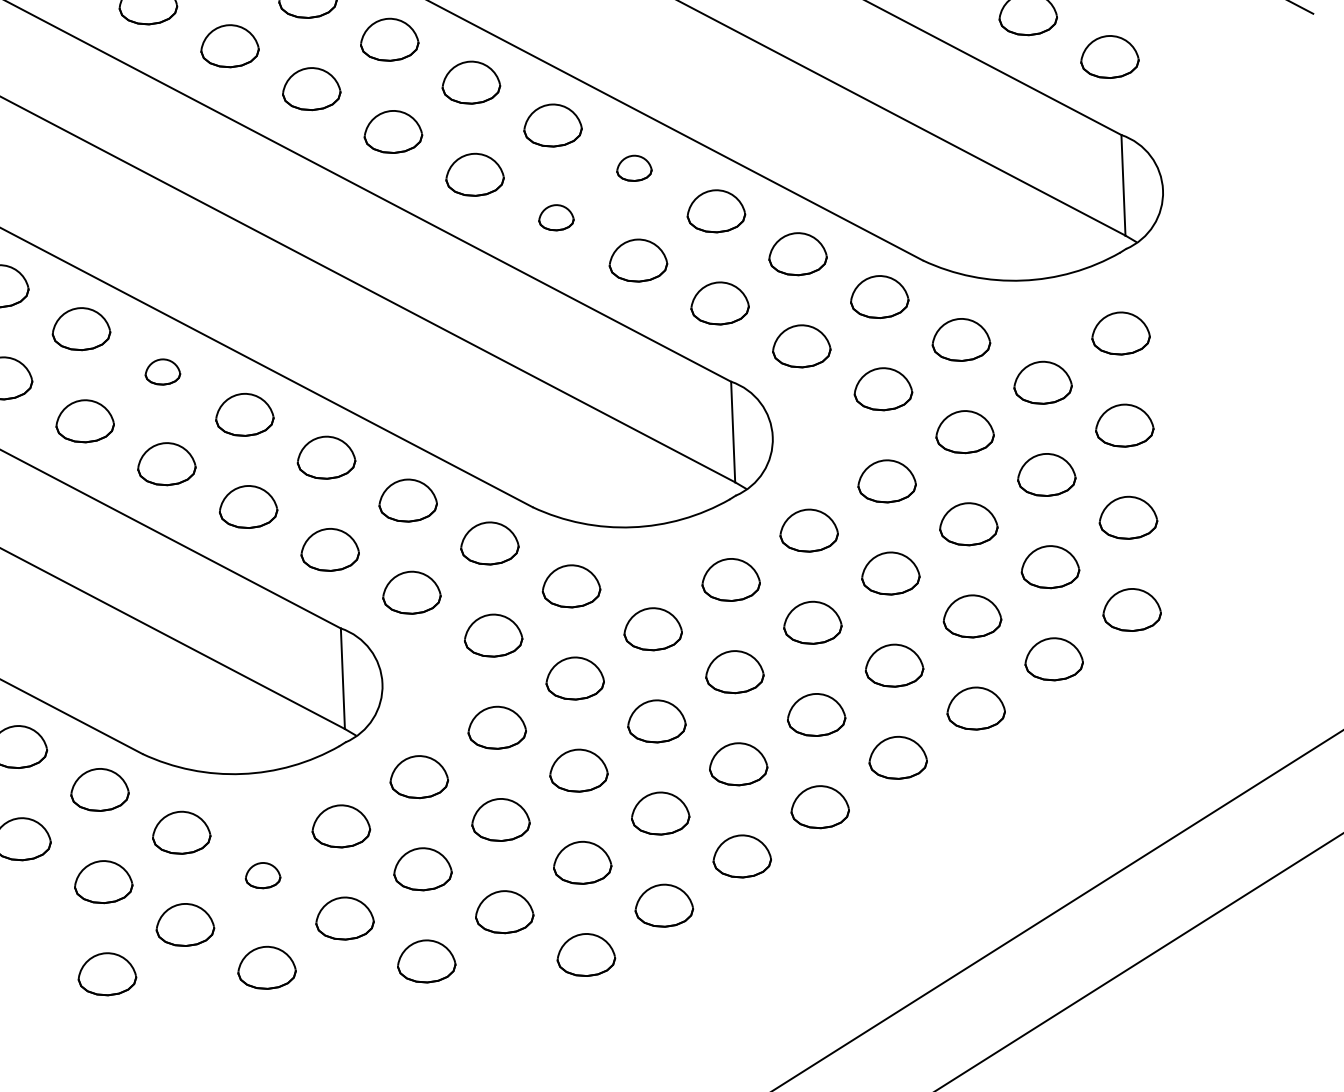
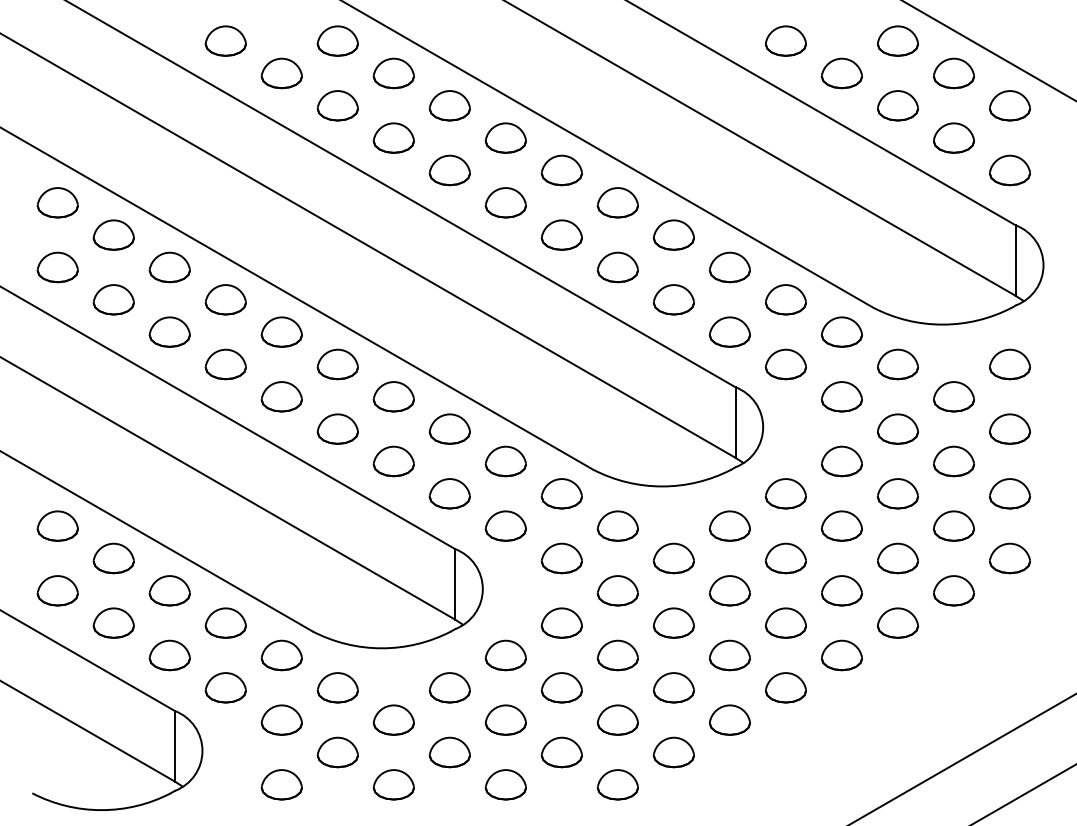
part: (633, 167) -> (673, 234), size x1.67
part: (556, 217) -> (617, 267), size x1.67
part: (162, 372) -> (337, 364), size x1.67
part: (262, 874) -> (393, 719), size x1.67

